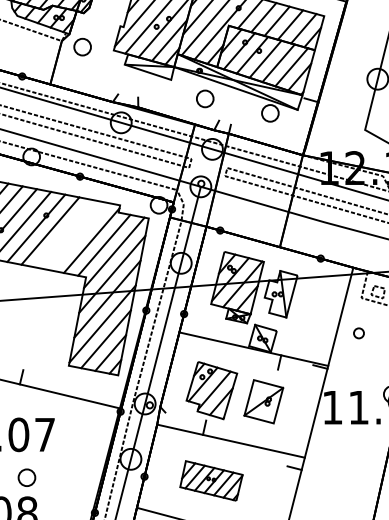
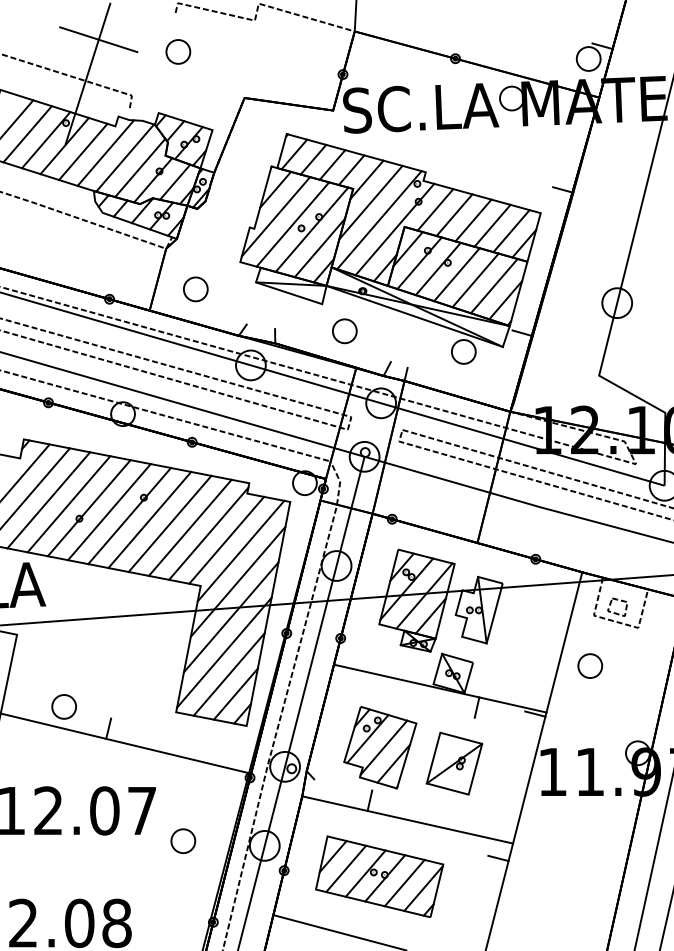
part: (82, 47) -> (195, 289), moved
part: (204, 99) -> (344, 331), moved
line: (64, 233) -> (169, 523), added
line: (78, 236) -> (189, 527), added
part: (359, 333) -> (590, 665), size x1.67
part: (27, 477) -> (183, 840), moved
part: (211, 480) -> (379, 876), size x1.43

